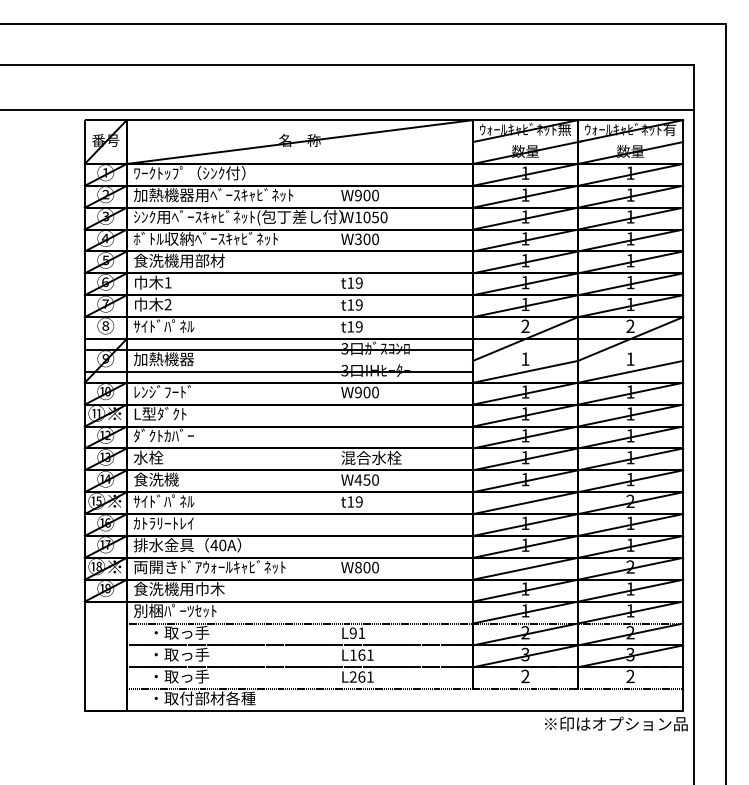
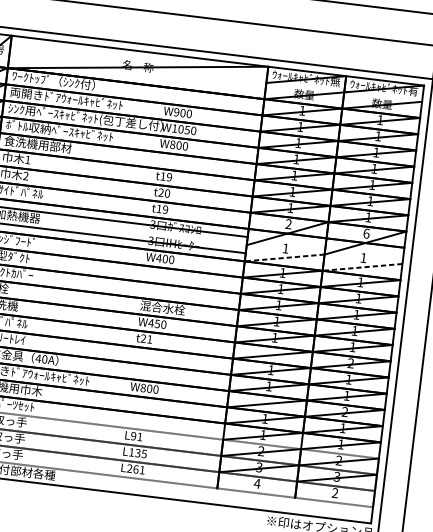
text: (213, 195) -> (69, 99), 加熱機器用ﾍﾞｰｽｷｬﾋﾞﾈｯﾄ -> 両開きﾄﾞｱｳｫｰﾙｷｬﾋﾞﾈｯﾄ
text: (357, 238) -> (172, 144), W300 -> W800
text: (354, 304) -> (164, 192), t19 -> t20
text: (630, 326) -> (366, 233), 2 -> 6
line: (525, 371) -> (284, 257), solid -> dashed
line: (630, 371) -> (362, 267), solid -> dashed
text: (358, 392) -> (159, 258), W900 -> W400
text: (354, 501) -> (146, 338), t19 -> t21
text: (365, 654) -> (140, 453), L161 -> L135
text: (525, 676) -> (257, 483), 2 -> 4

